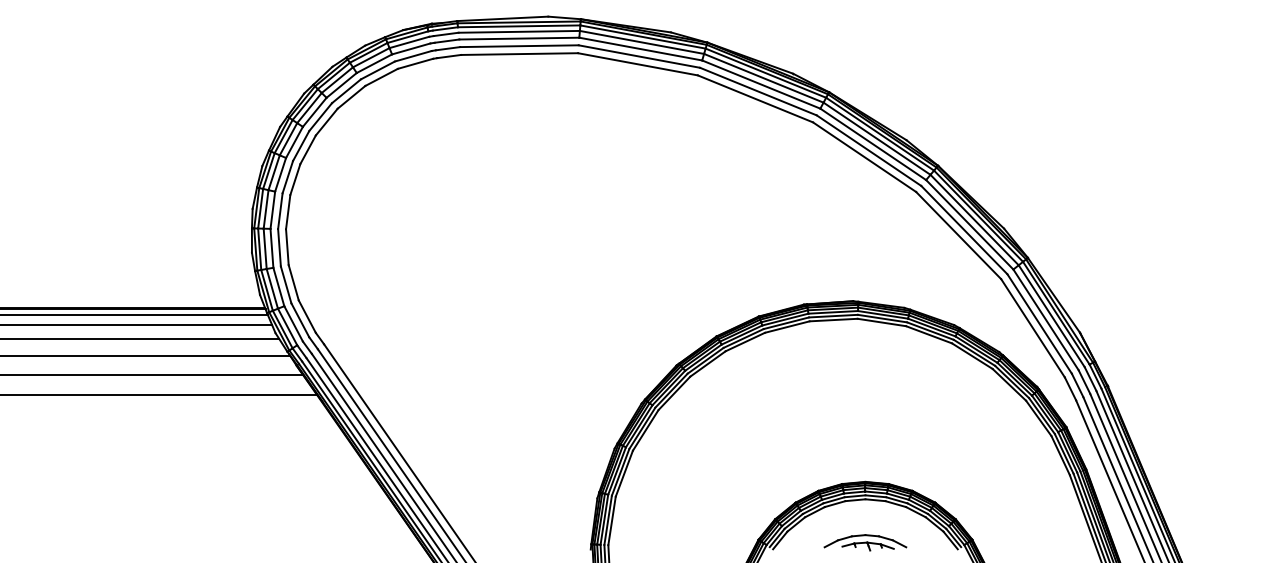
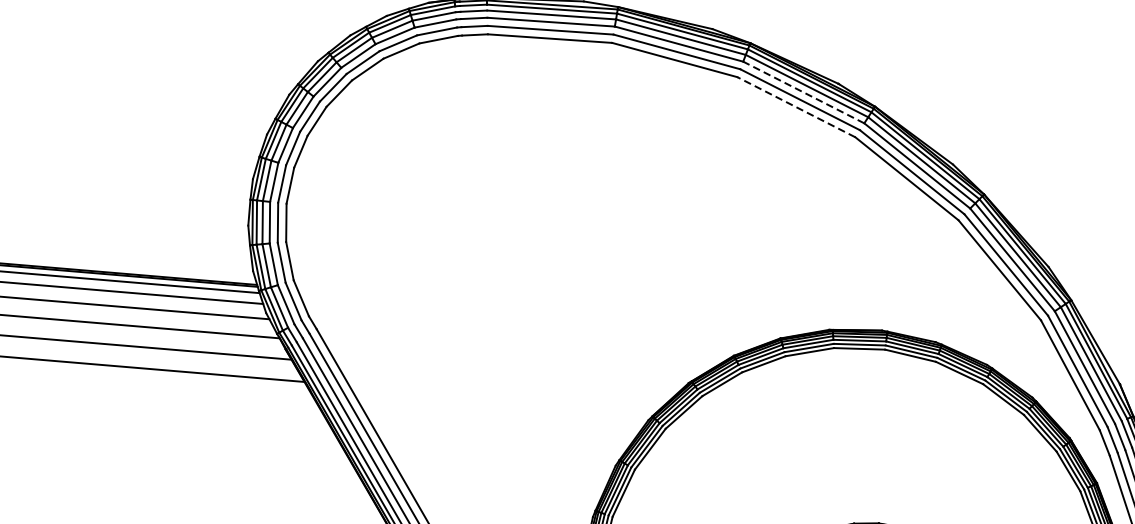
line: (761, 84) -> (804, 92), solid -> dashed
line: (754, 98) -> (795, 106), solid -> dashed

